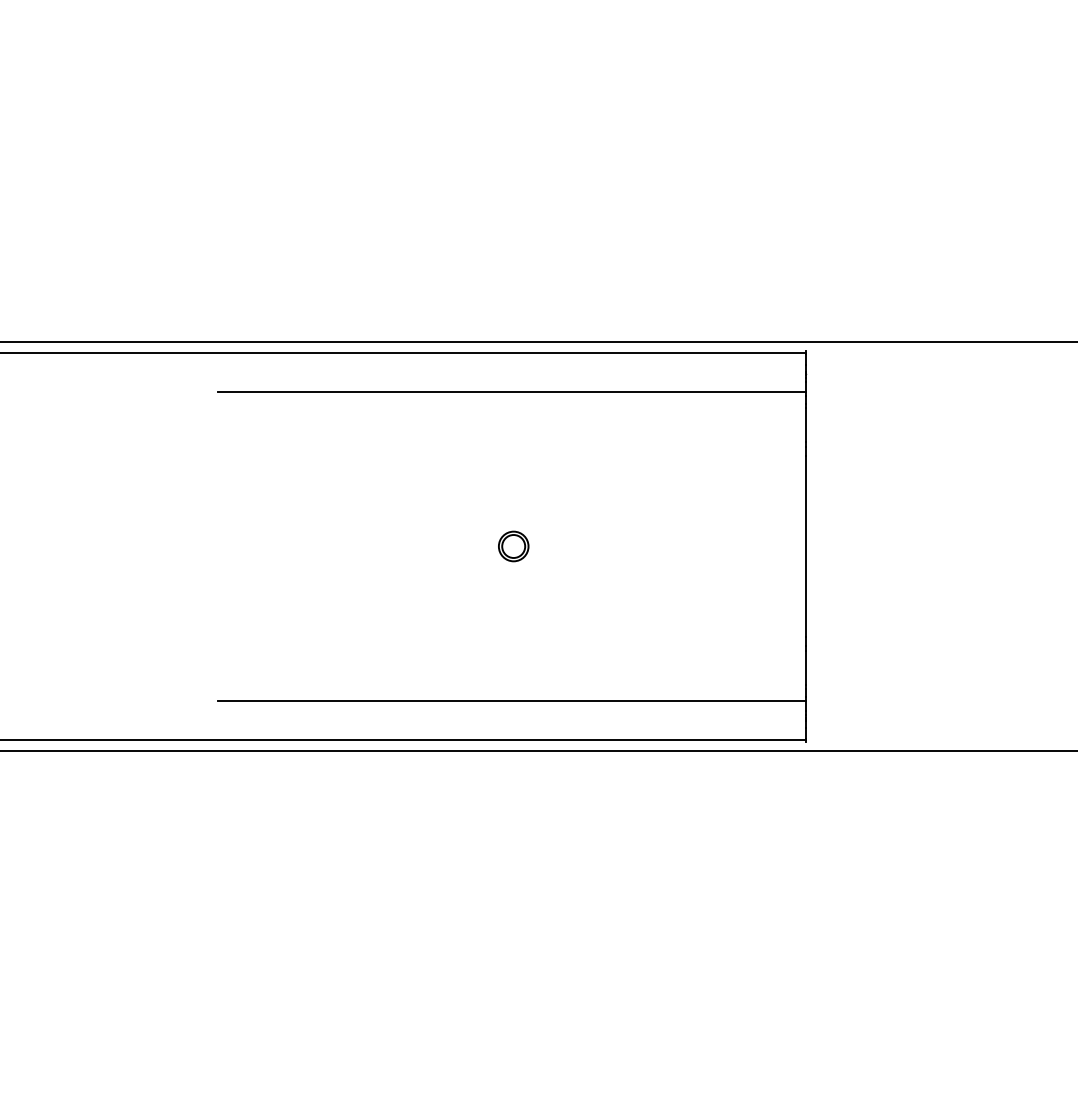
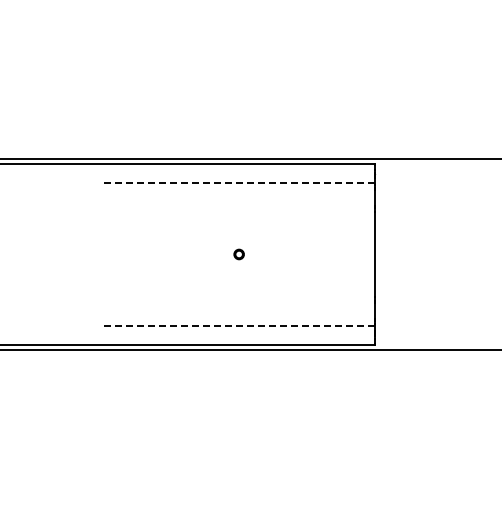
line: (512, 391) -> (238, 182), solid -> dashed
part: (512, 546) -> (238, 254), size x0.7
line: (512, 701) -> (238, 326), solid -> dashed

